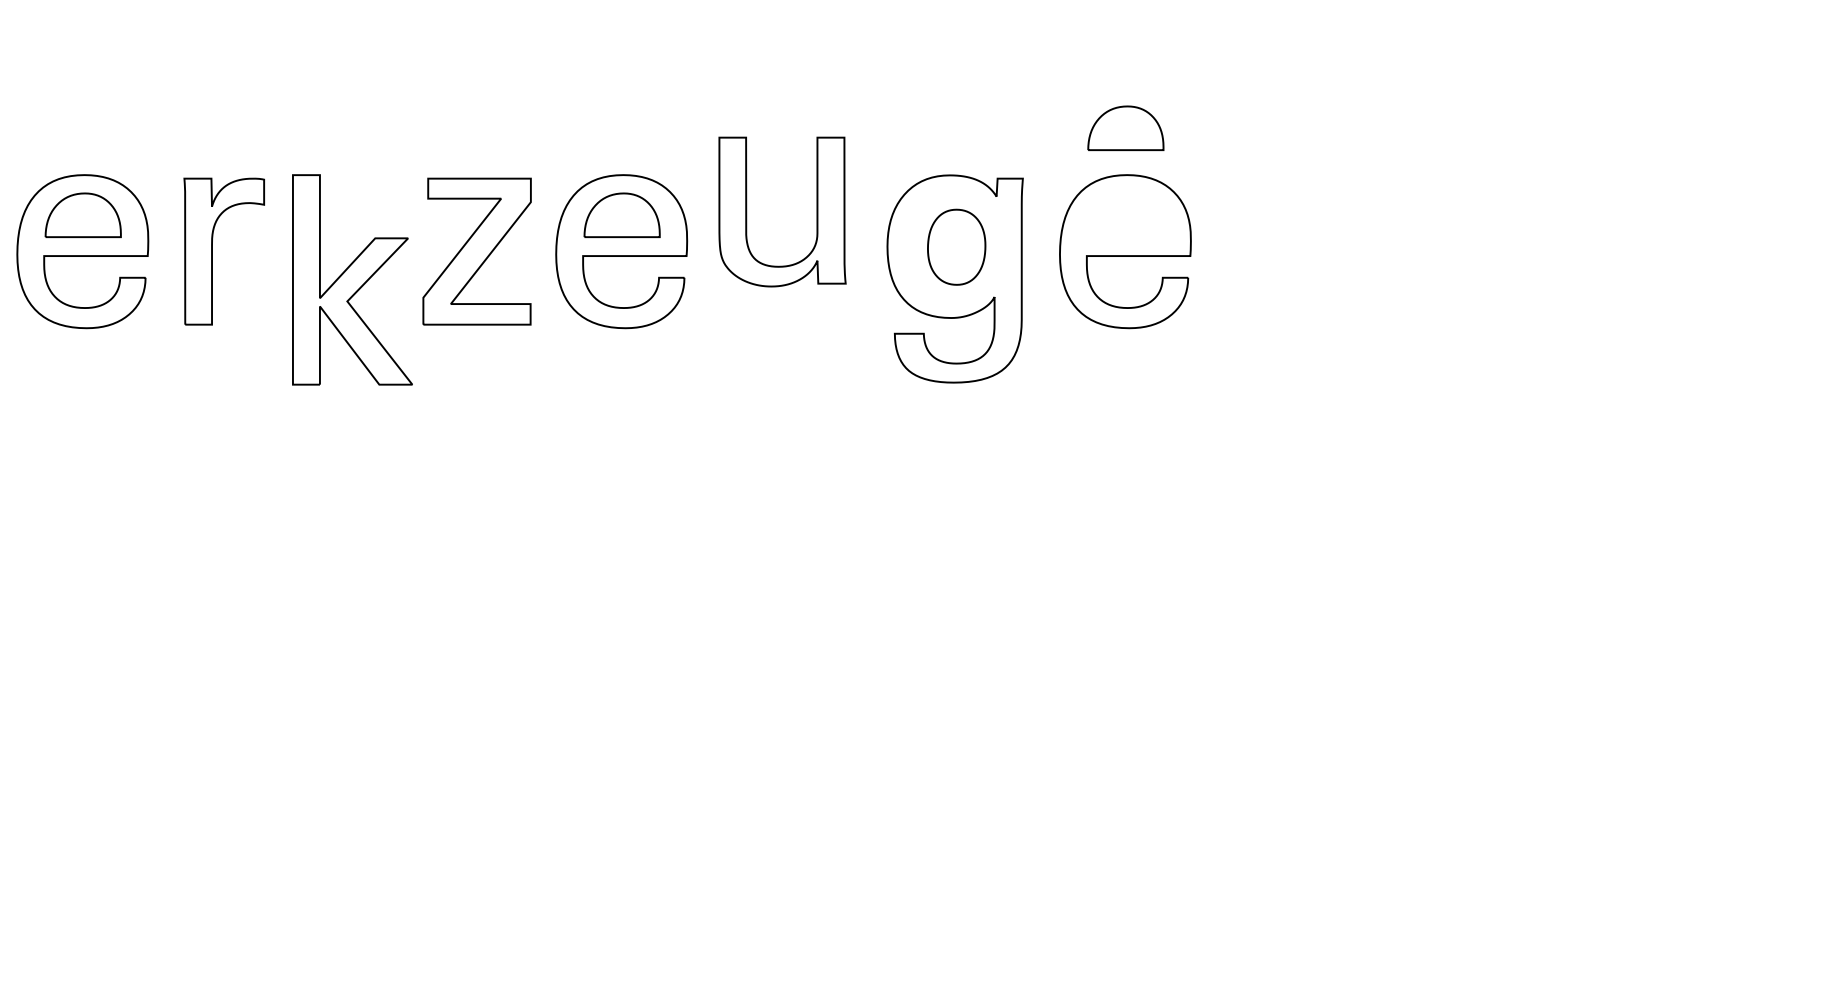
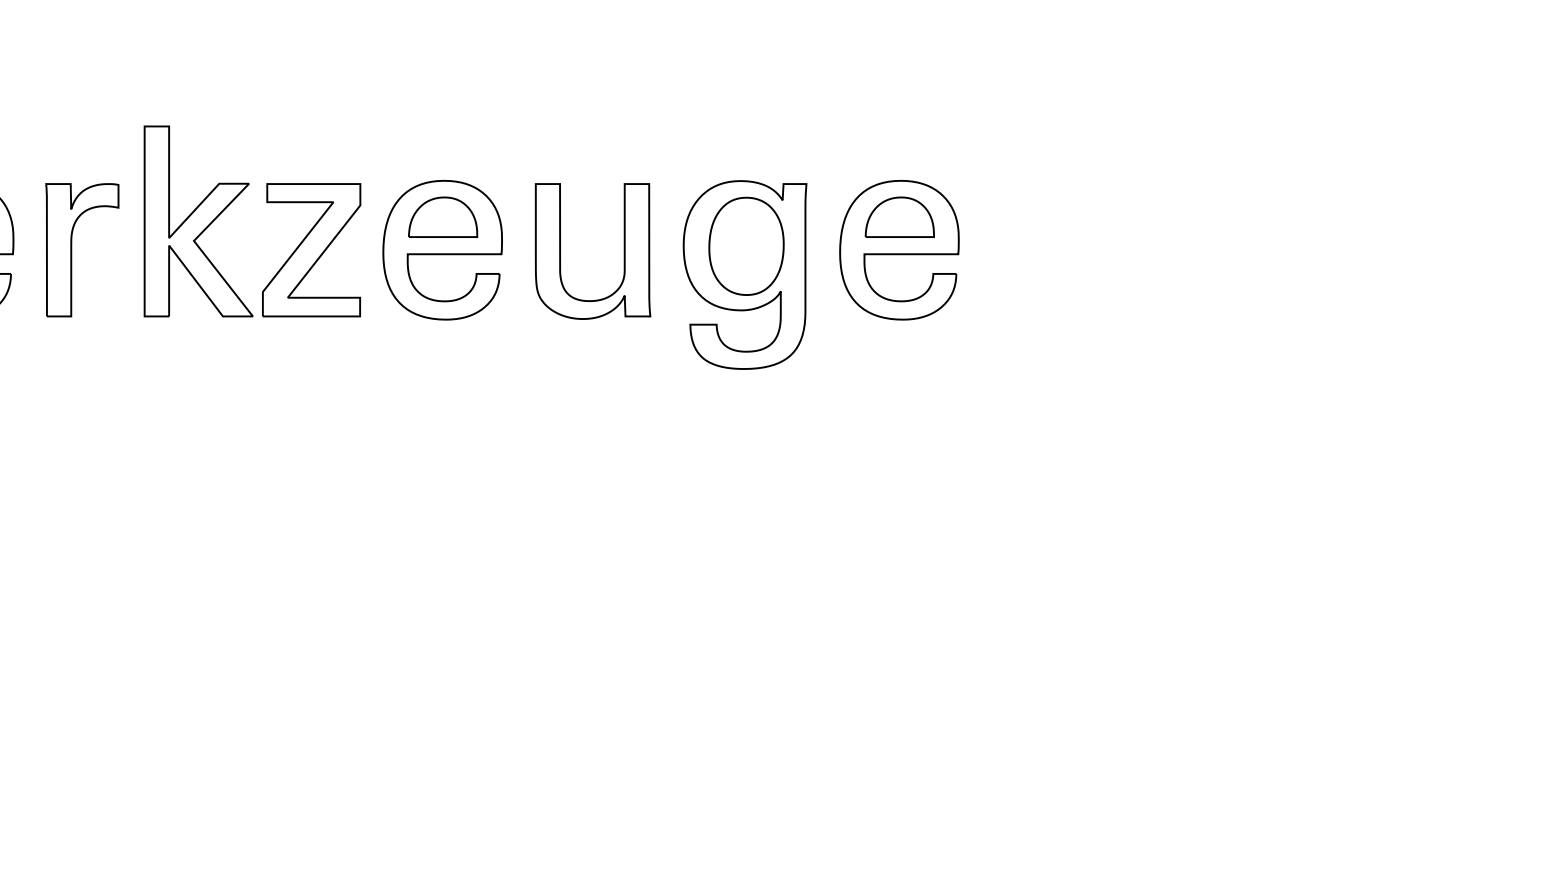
part: (1125, 127) -> (899, 216), moved
part: (816, 211) -> (623, 251), moved
part: (956, 246) -> (746, 245), size x1.43
part: (352, 279) -> (198, 221), moved

